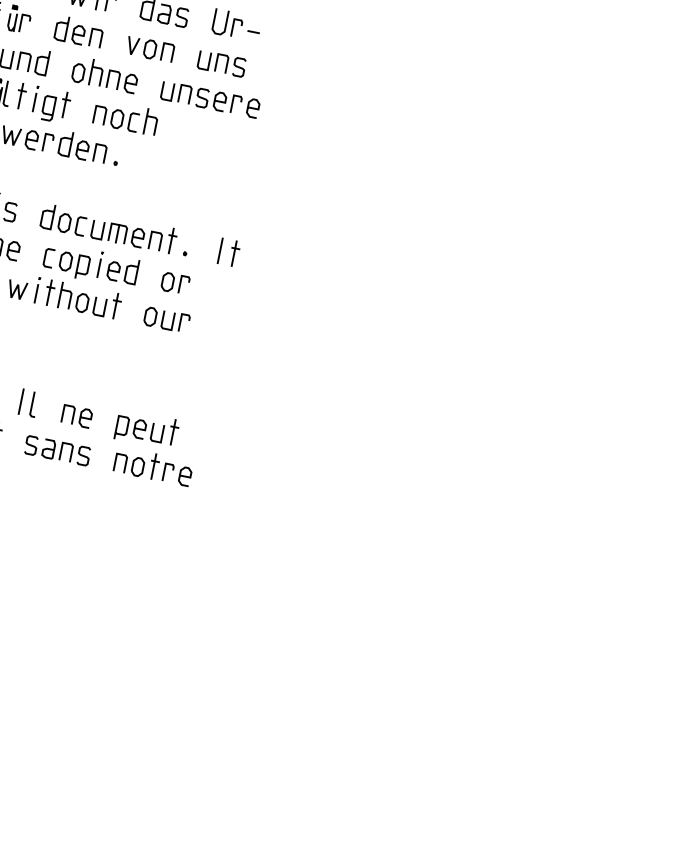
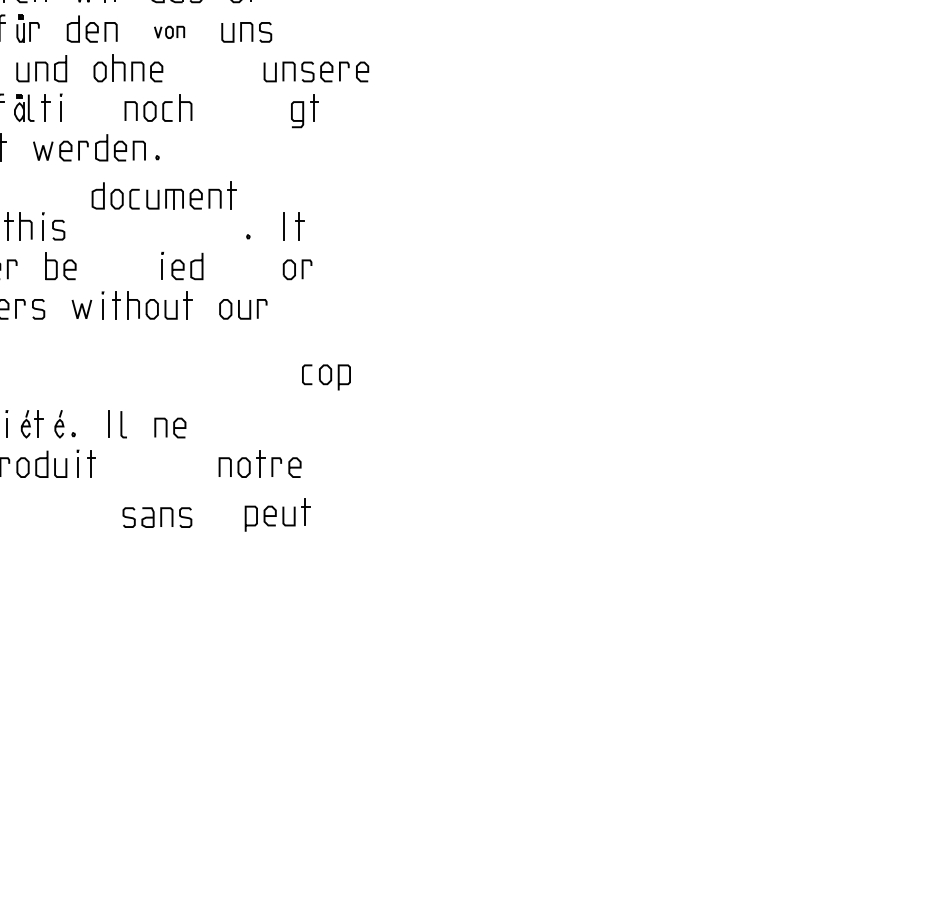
part: (150, 49) -> (169, 32), size x0.6
part: (210, 99) -> (316, 71), moved
part: (55, 106) -> (304, 111), moved
part: (108, 228) -> (163, 195), moved
part: (66, 264) -> (326, 377), moved
part: (175, 283) -> (297, 269), moved
part: (146, 429) -> (277, 514), moved
part: (57, 450) -> (157, 517), moved

